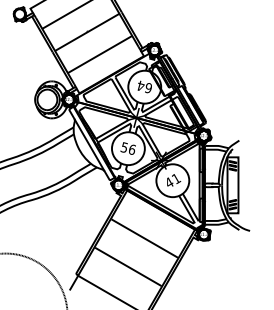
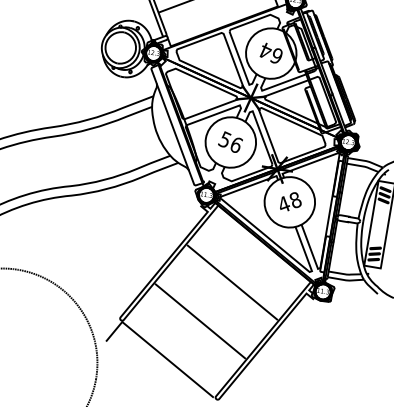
text: (176, 178) -> (295, 199), 41 -> 48

